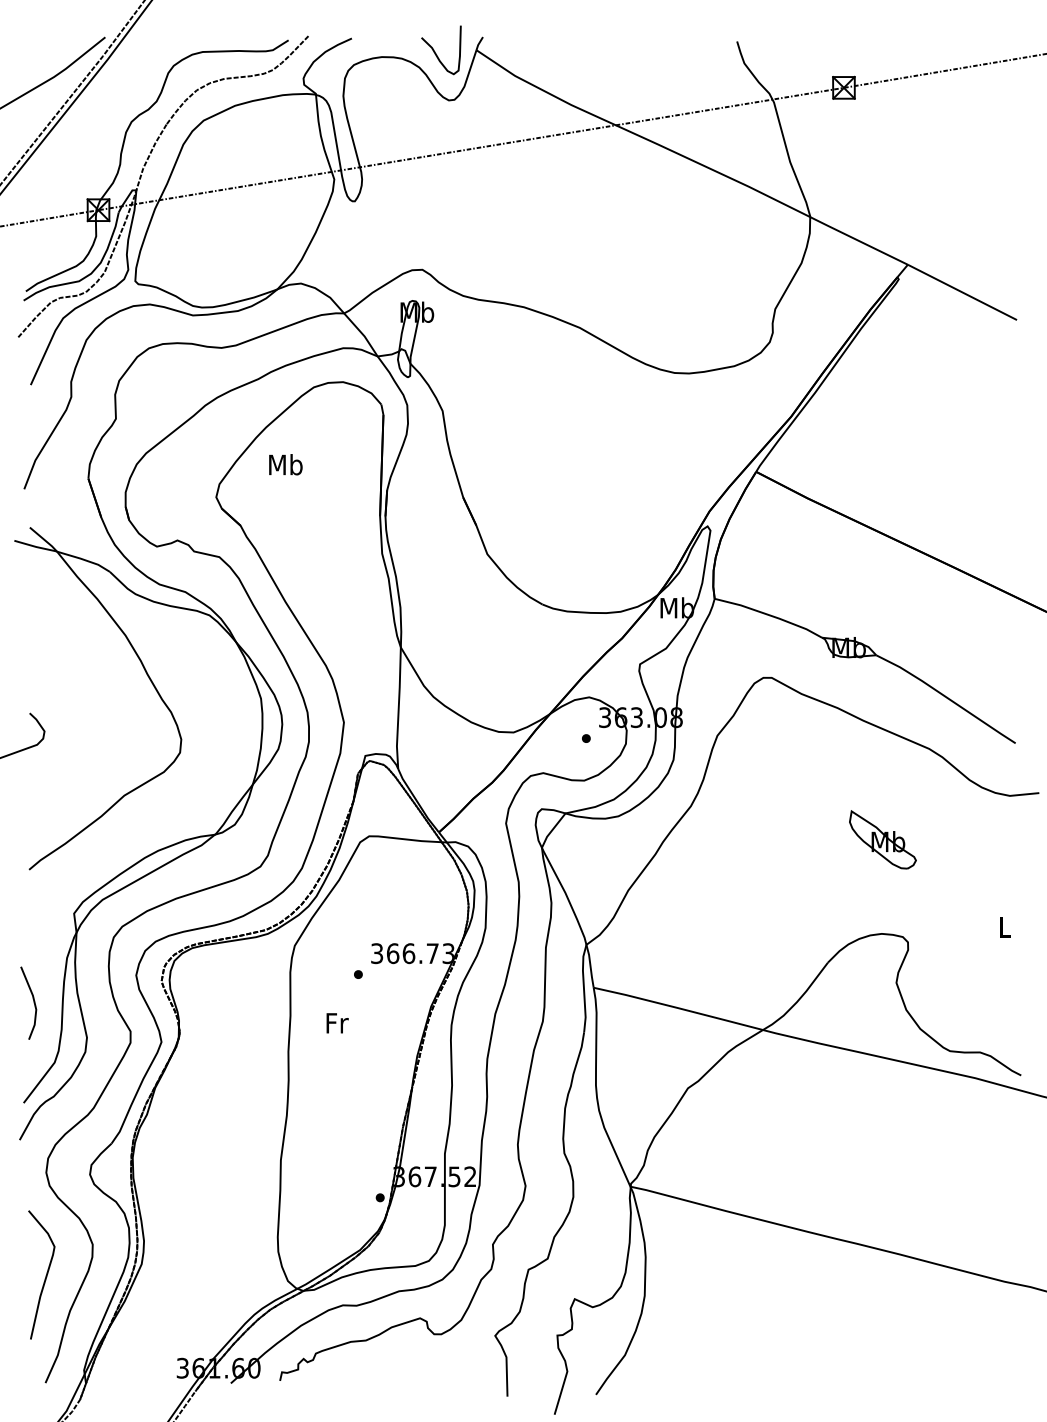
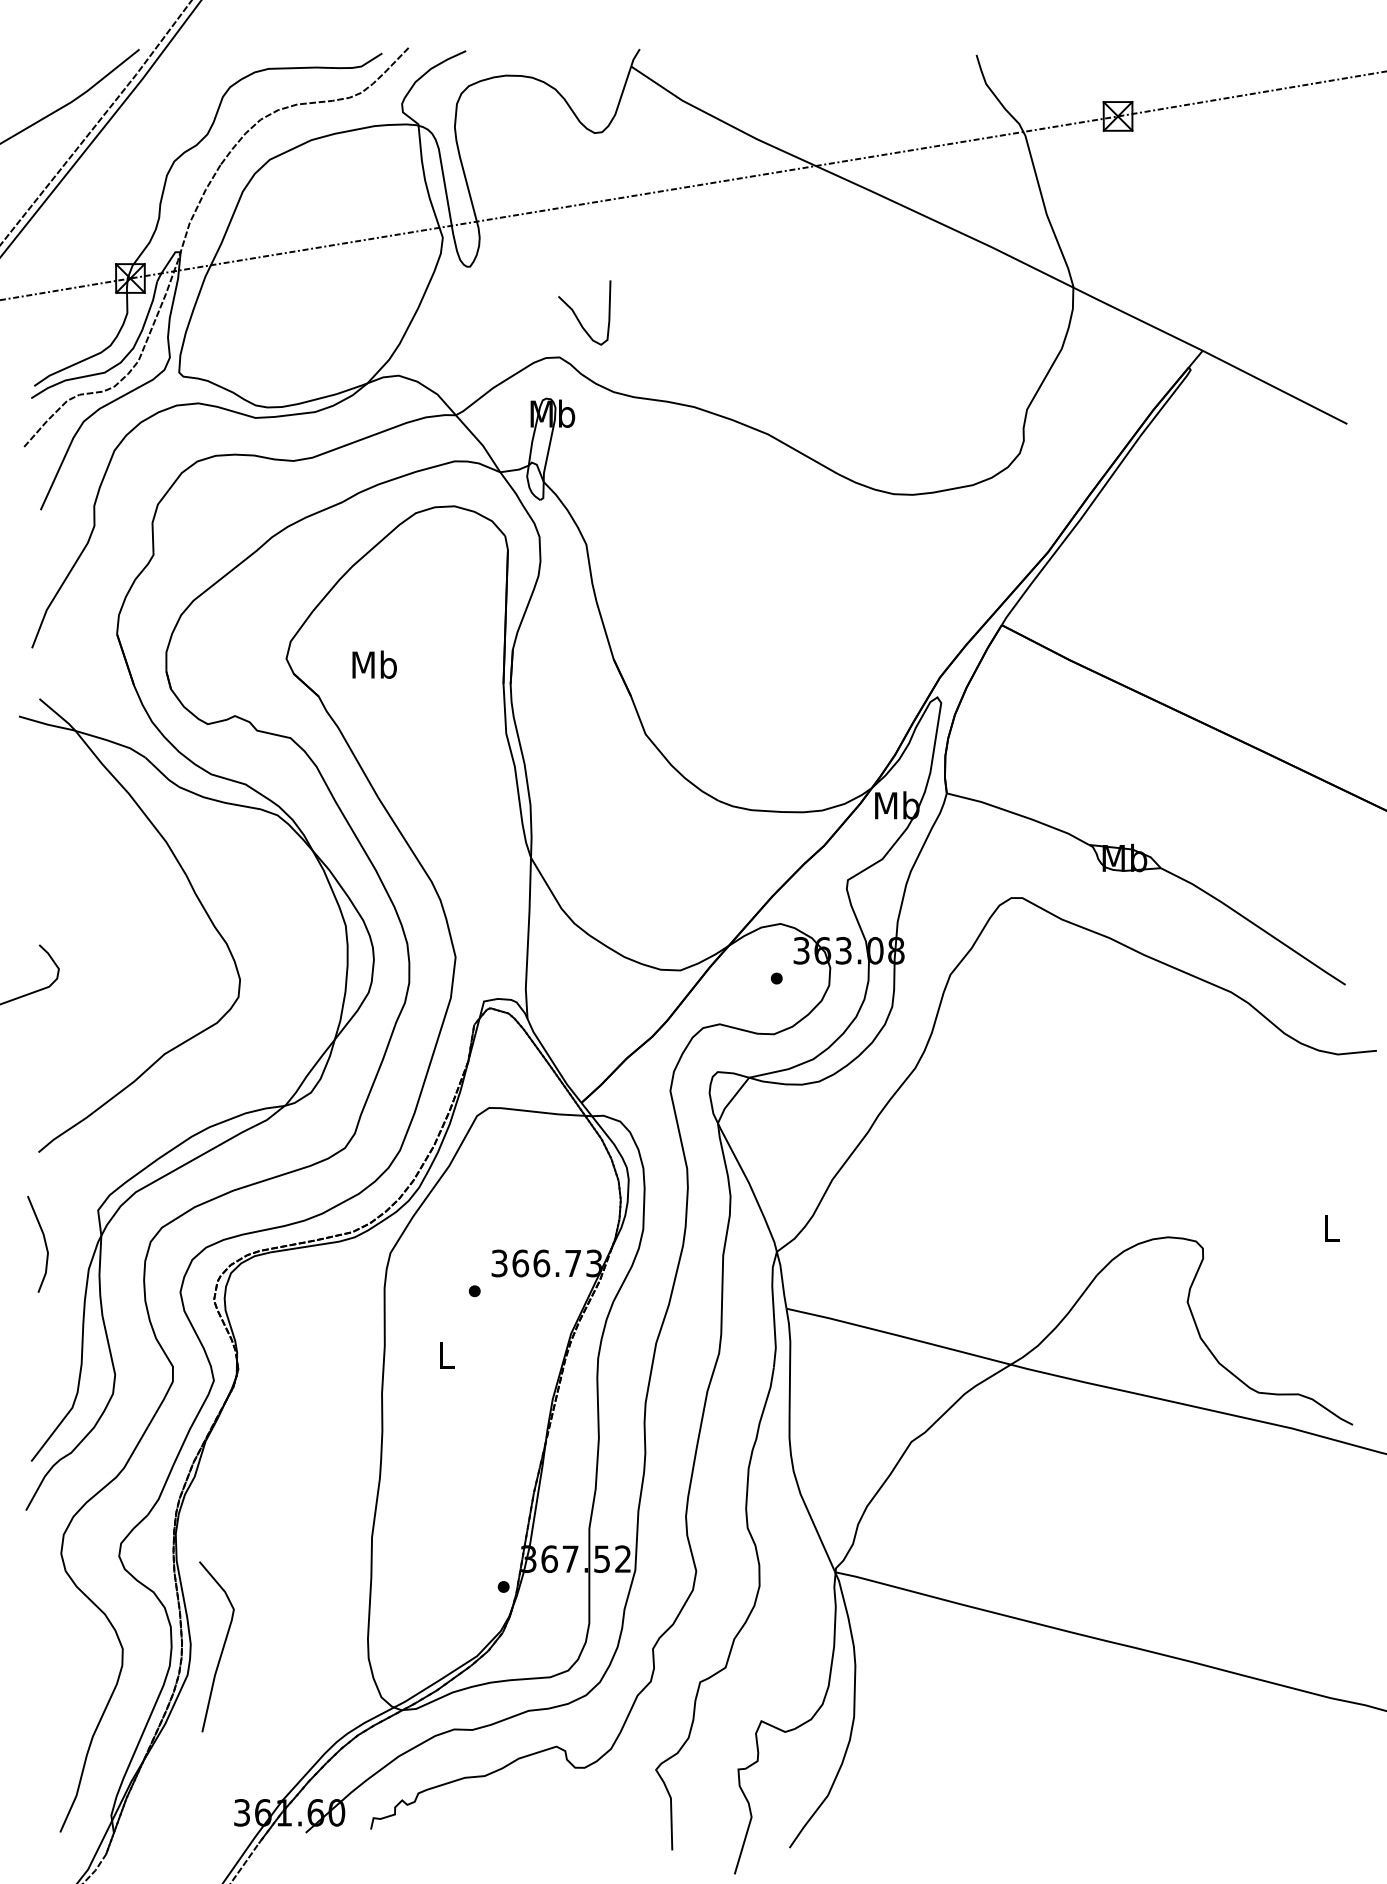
curve: (436, 53) -> (578, 317), moved
text: (285, 464) -> (374, 664), moved
part: (882, 839) -> (1169, 1112), removed
line: (33, 1002) -> (44, 1243), moved
text: (337, 1023) -> (447, 1356), Fr -> L
curve: (45, 1275) -> (221, 1647), moved

